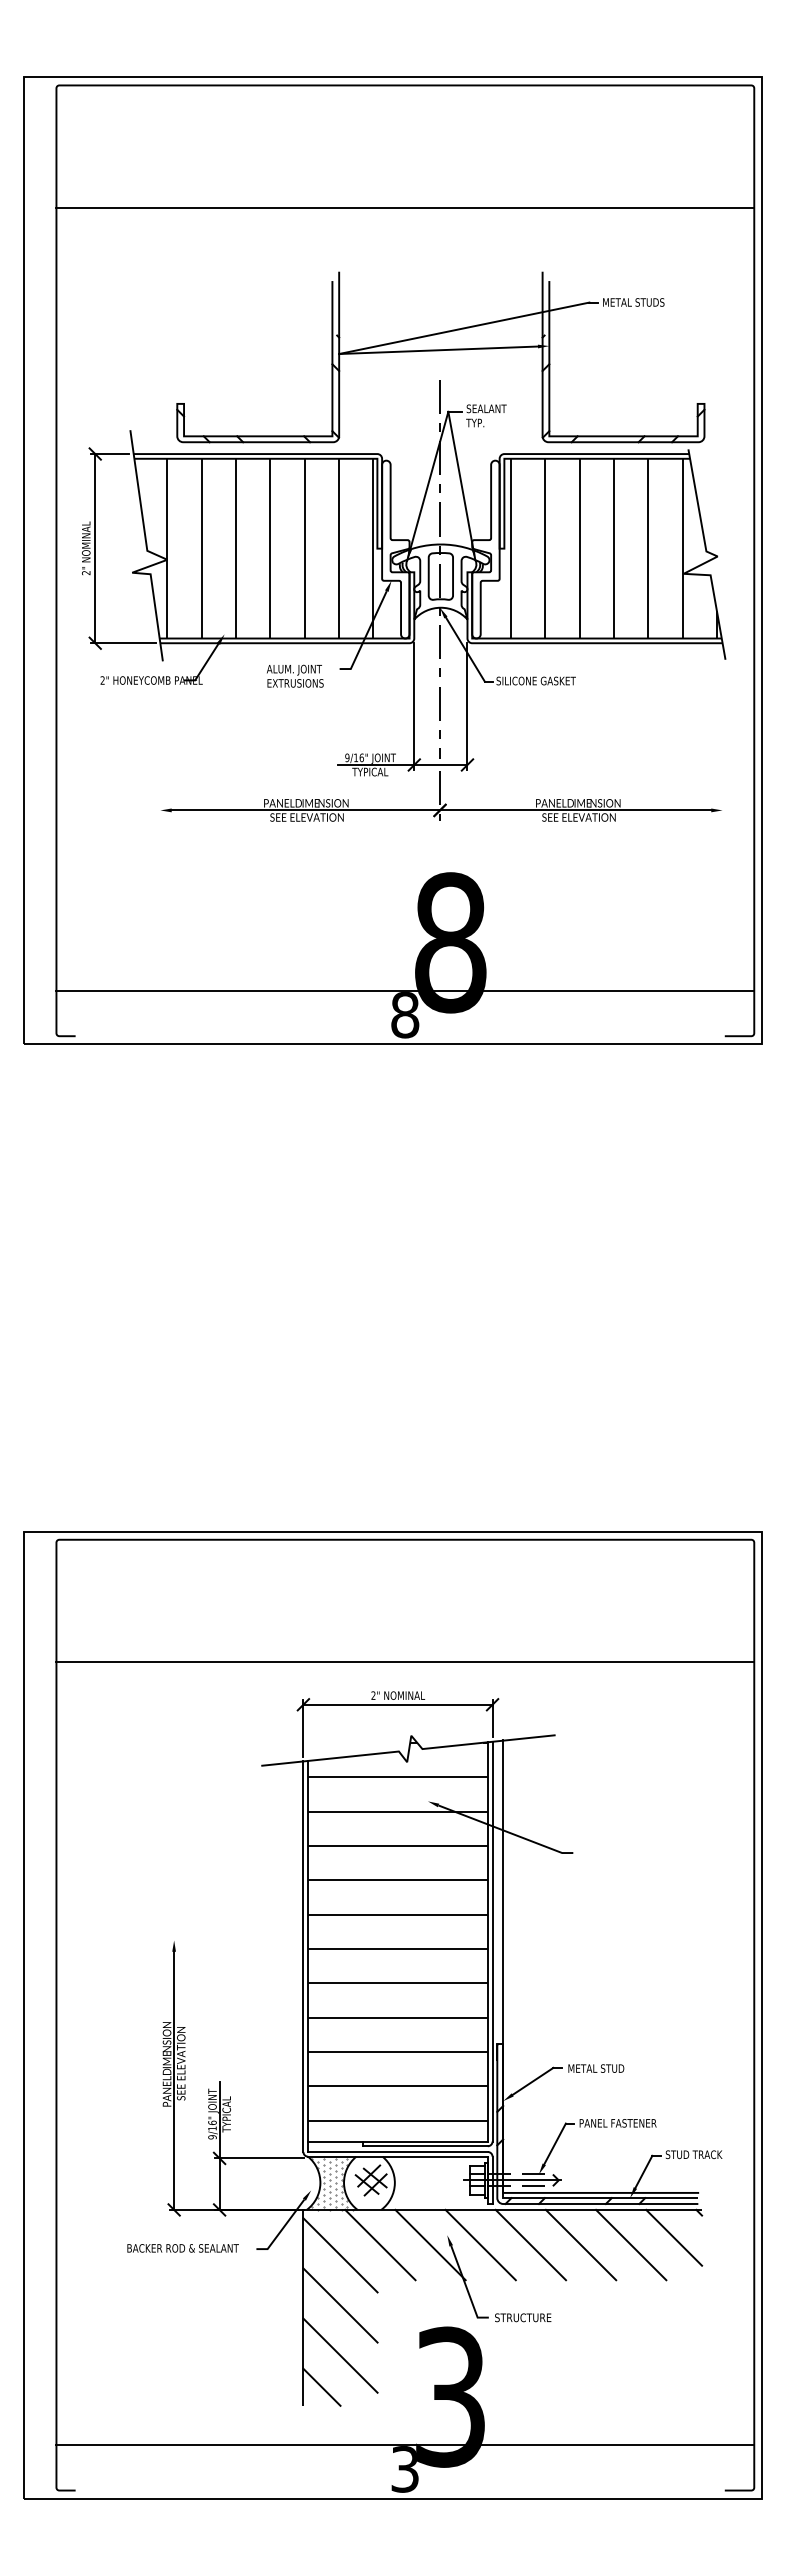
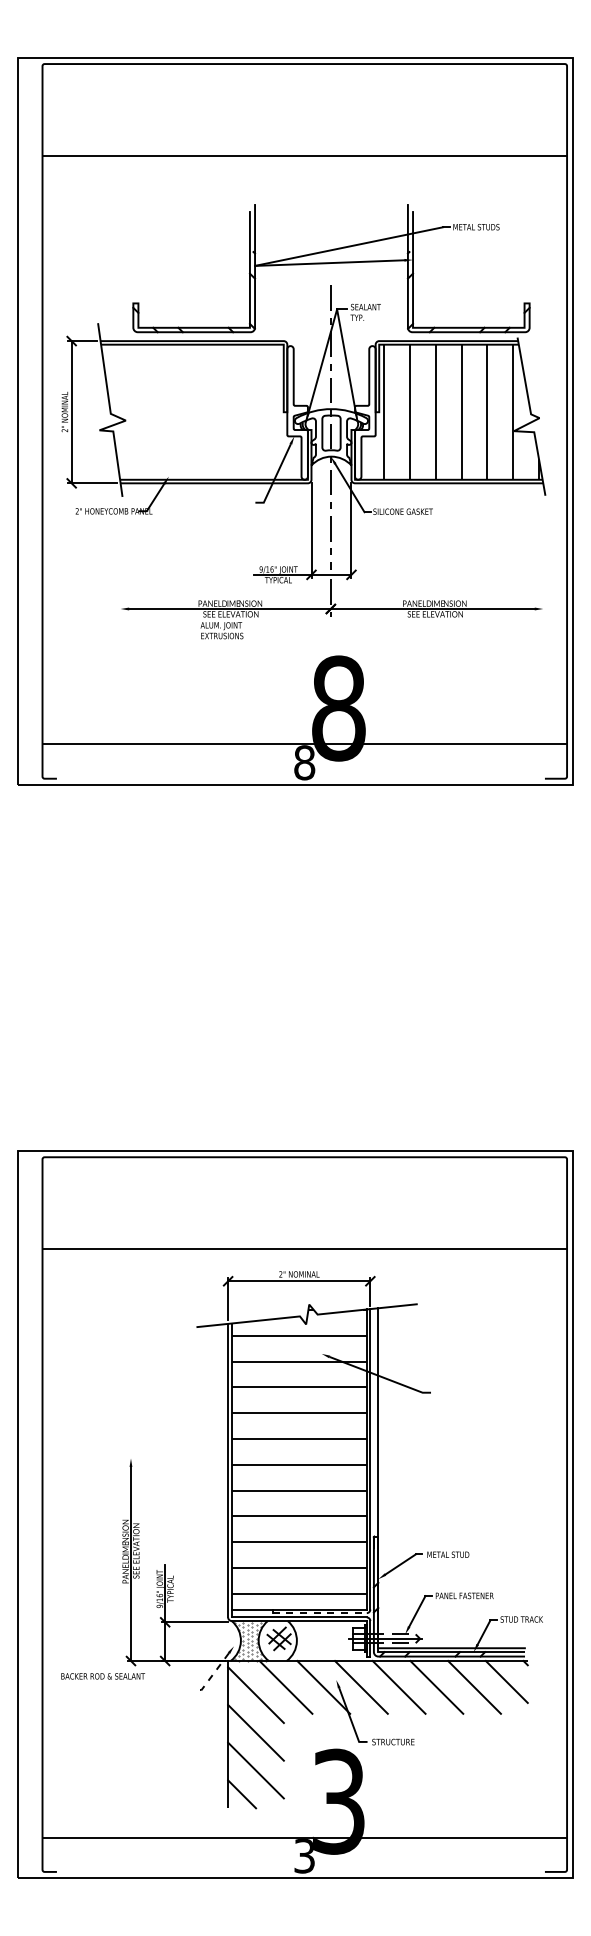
hatch: (252, 548) -> (189, 412), removed
text: (295, 675) -> (222, 630), moved
line: (425, 2146) -> (319, 1613), solid -> dashed
line: (281, 2229) -> (211, 1675), solid -> dashed
text: (182, 2248) -> (102, 1676), moved

